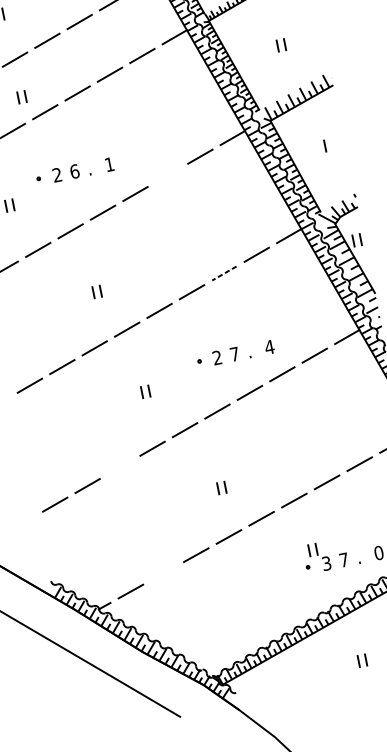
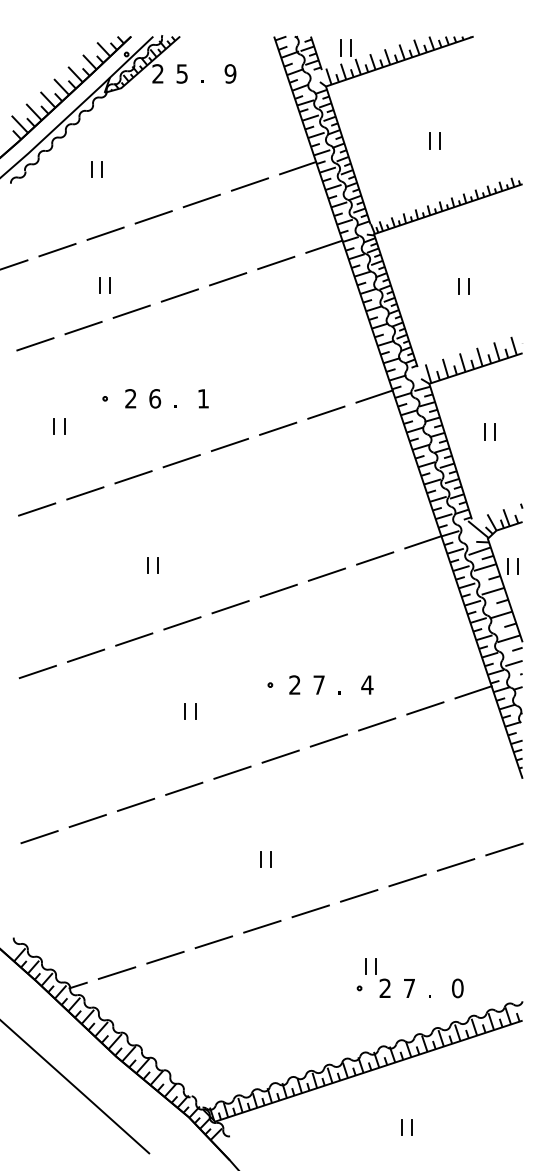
line: (317, 147) -> (484, 431), added
line: (168, 175) -> (278, 428), added
line: (224, 273) -> (326, 574), dashed -> solid
line: (119, 467) -> (135, 804), added
text: (326, 563) -> (384, 988), 3 -> 2
line: (163, 573) -> (165, 957), added

